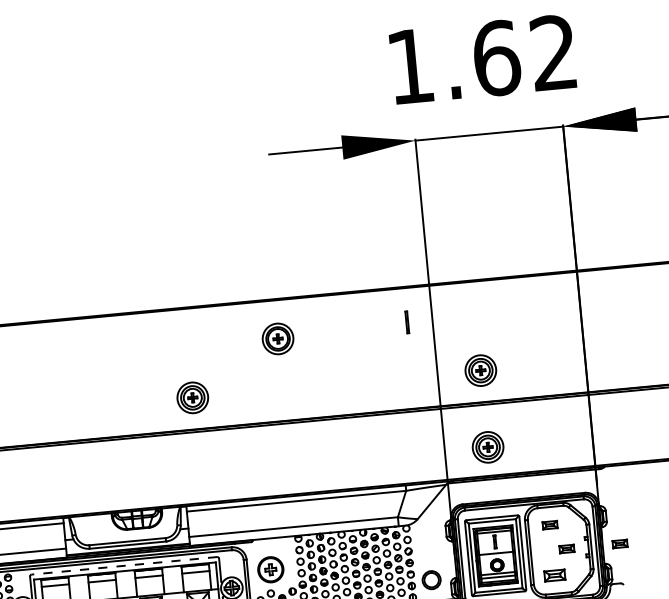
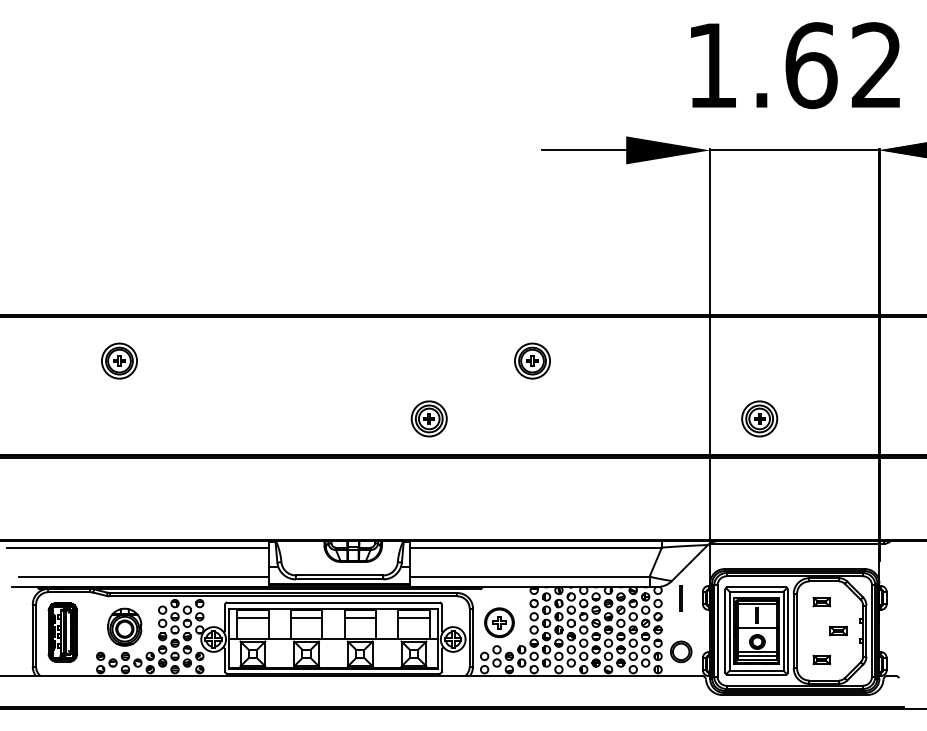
line: (406, 322) -> (680, 598), moved
part: (487, 446) -> (759, 506), removed
part: (620, 543) -> (899, 630), removed
line: (123, 565) -> (332, 602), dashed -> solid
part: (554, 575) -> (821, 659), size x0.71

